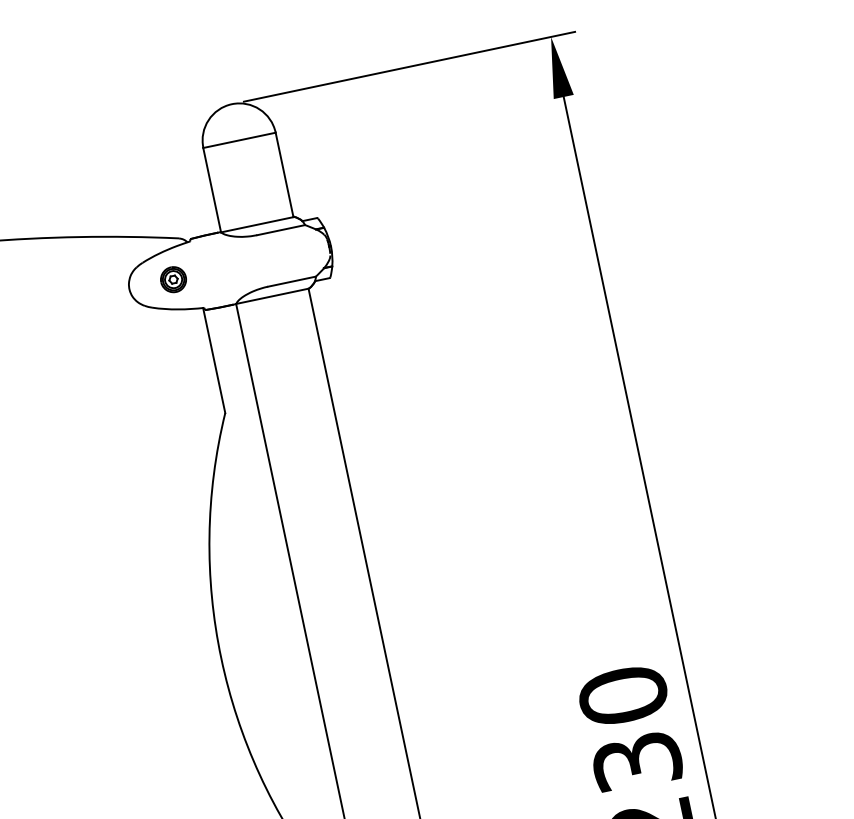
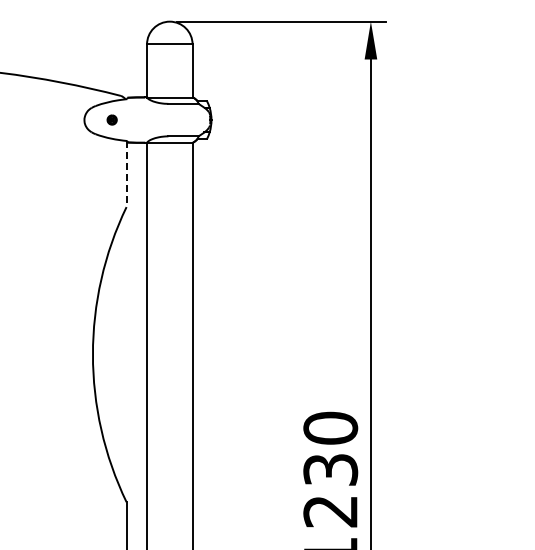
part: (172, 278) -> (111, 119), size x0.6
line: (214, 361) -> (126, 174), solid -> dashed

